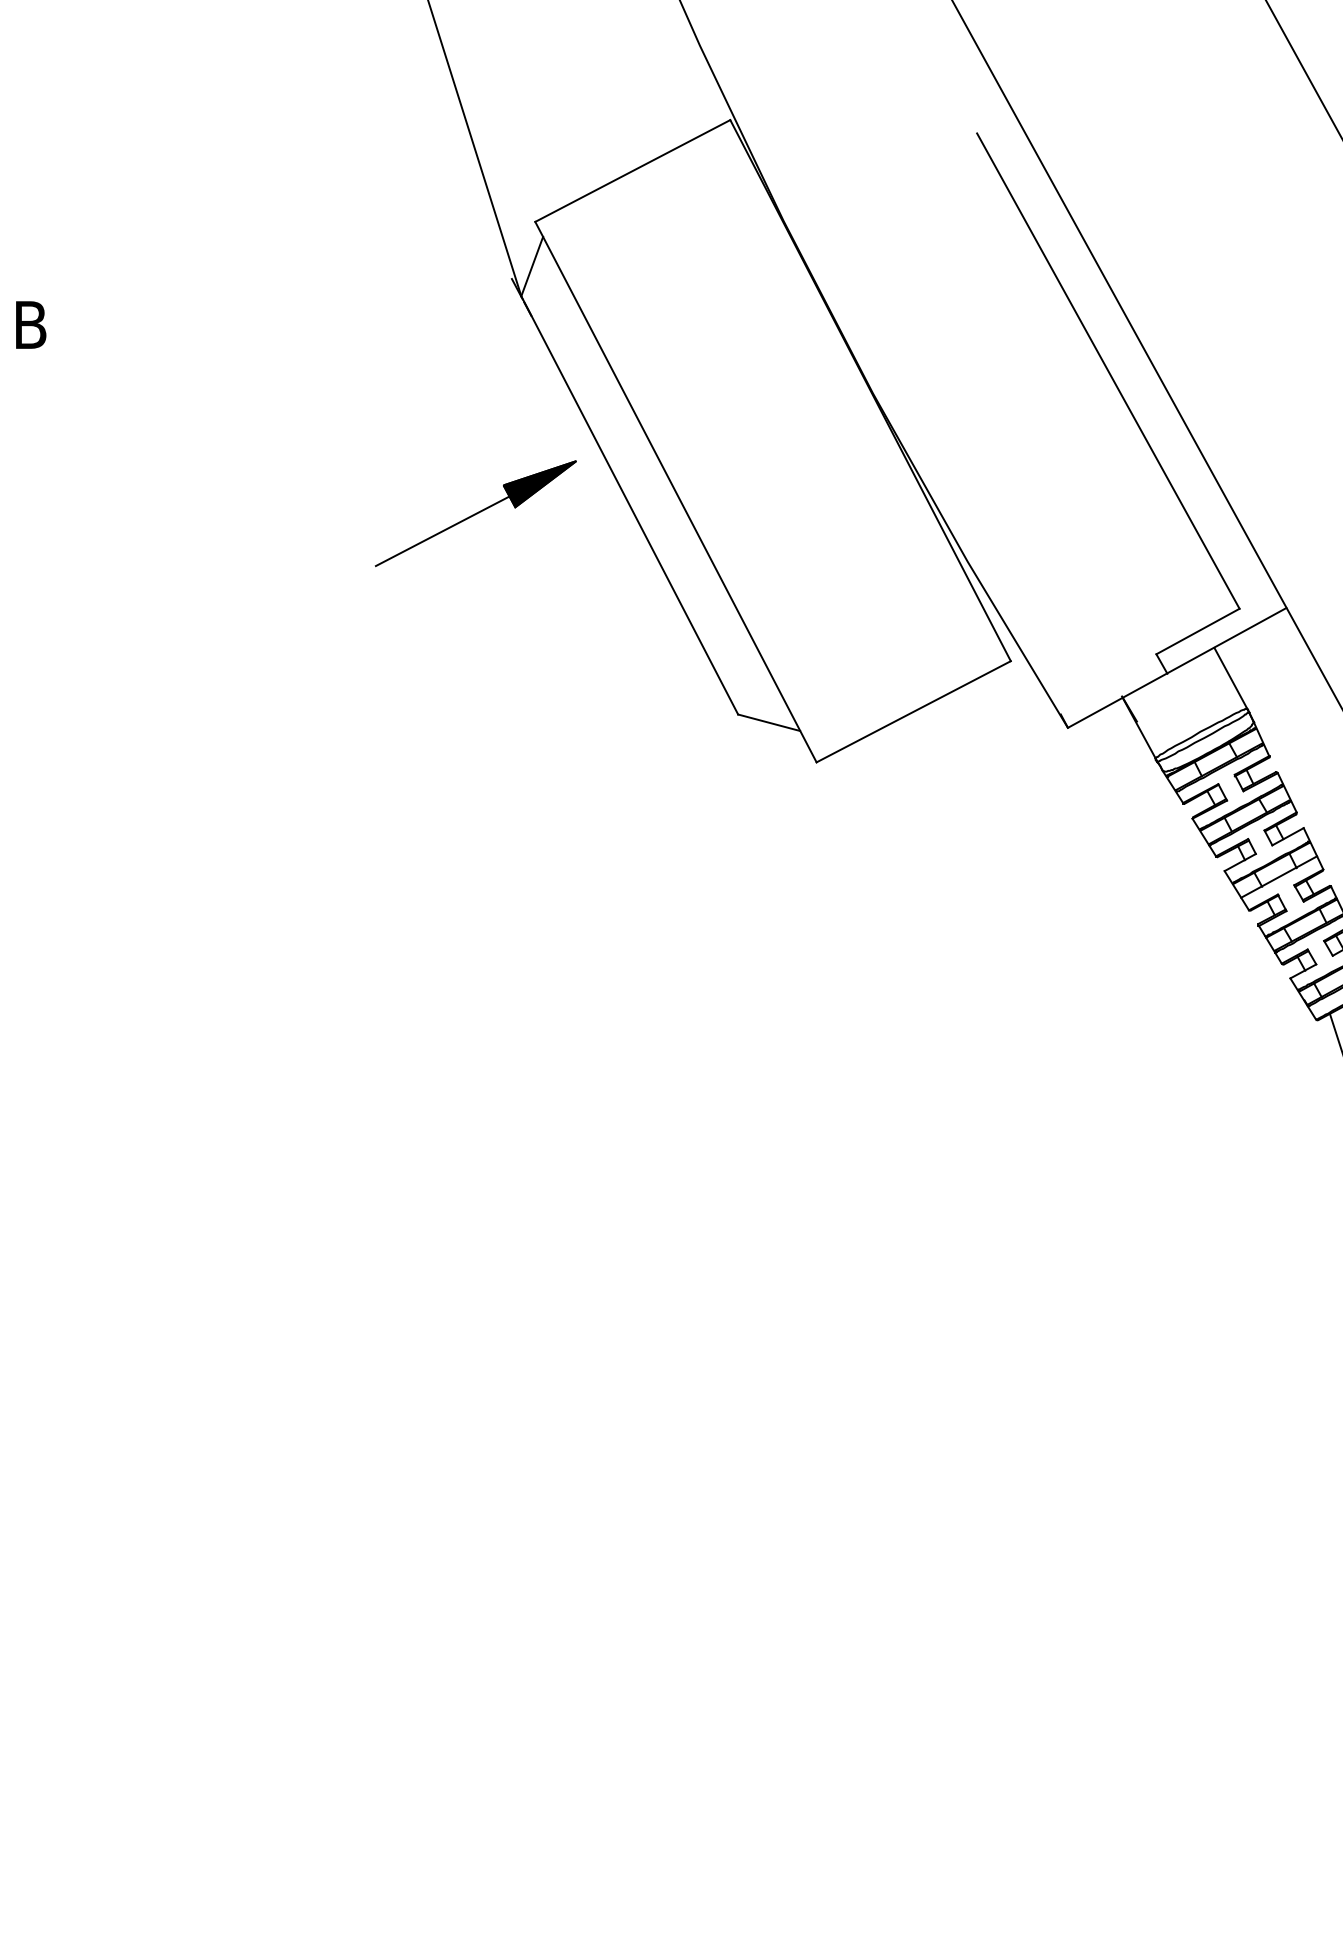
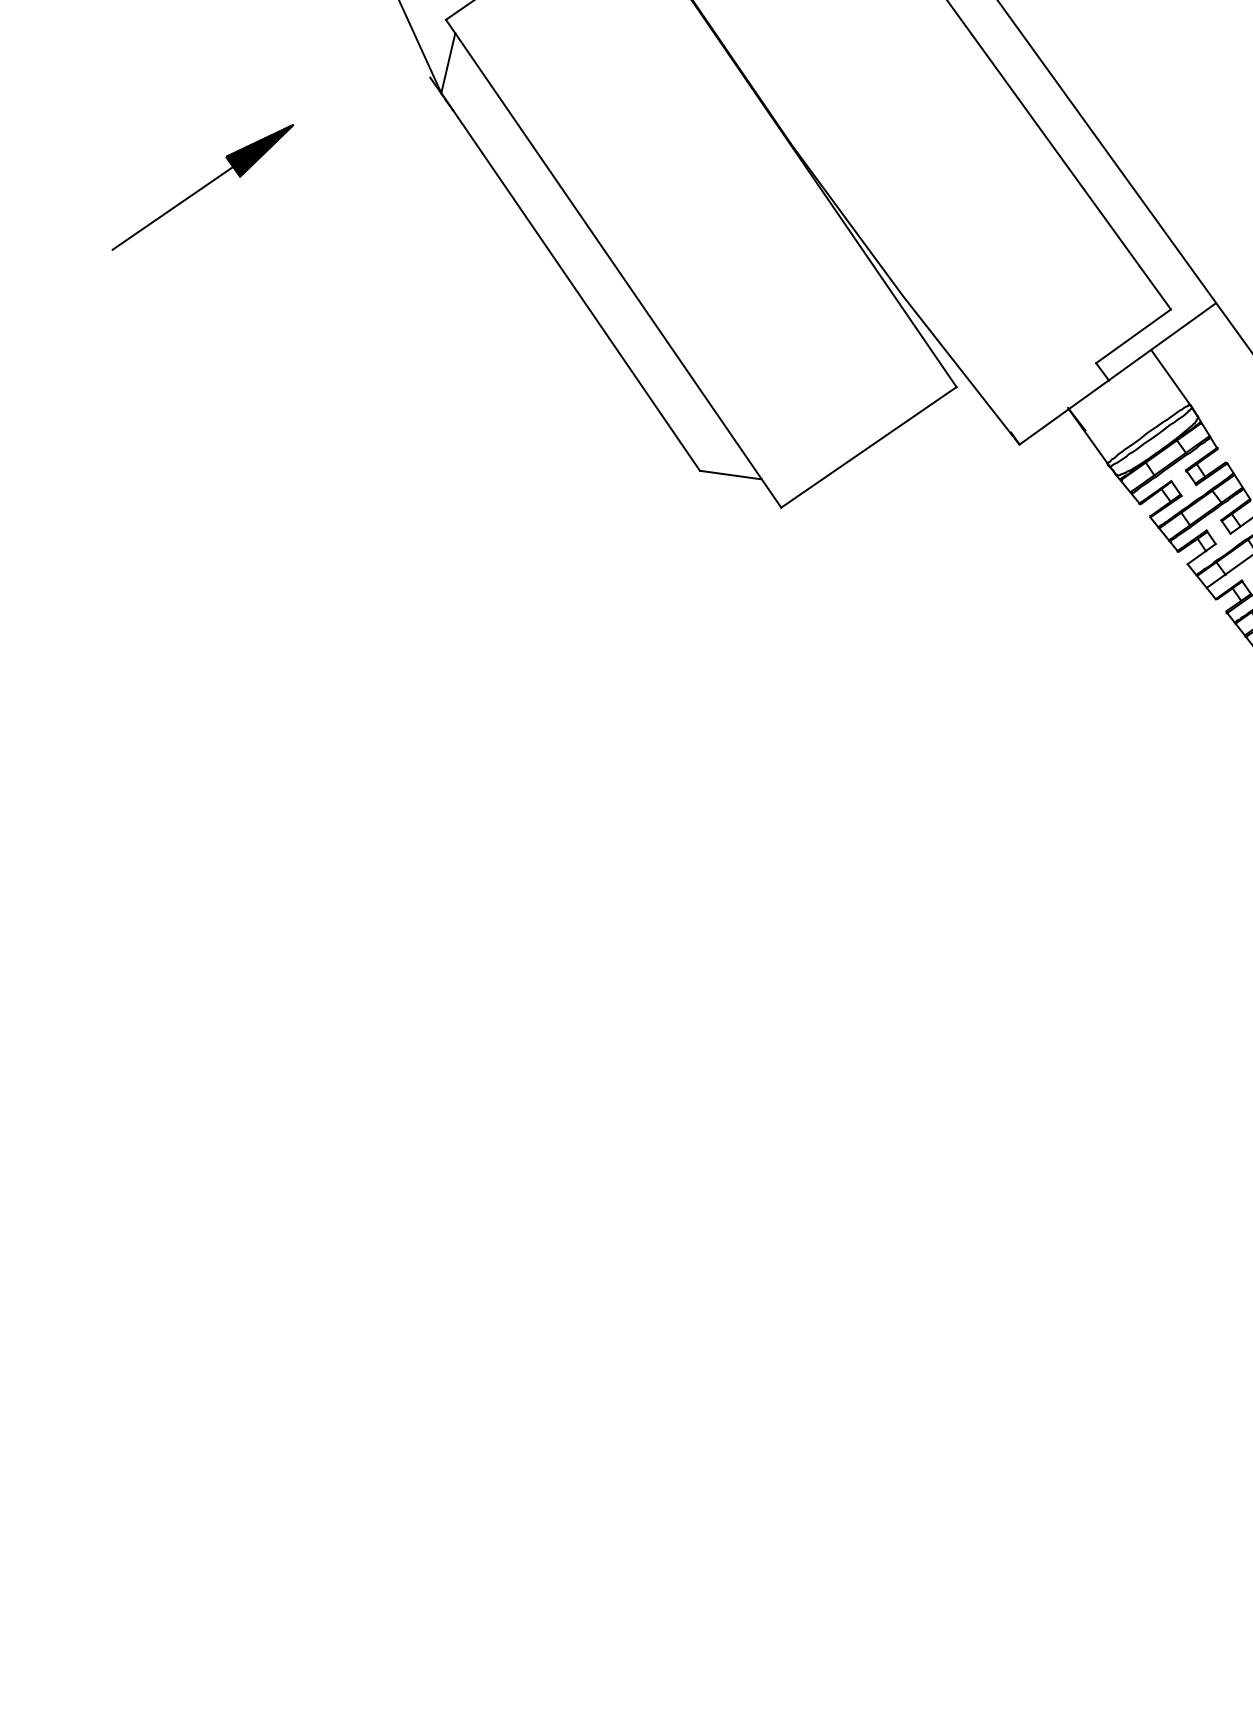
part: (475, 513) -> (202, 187), moved

